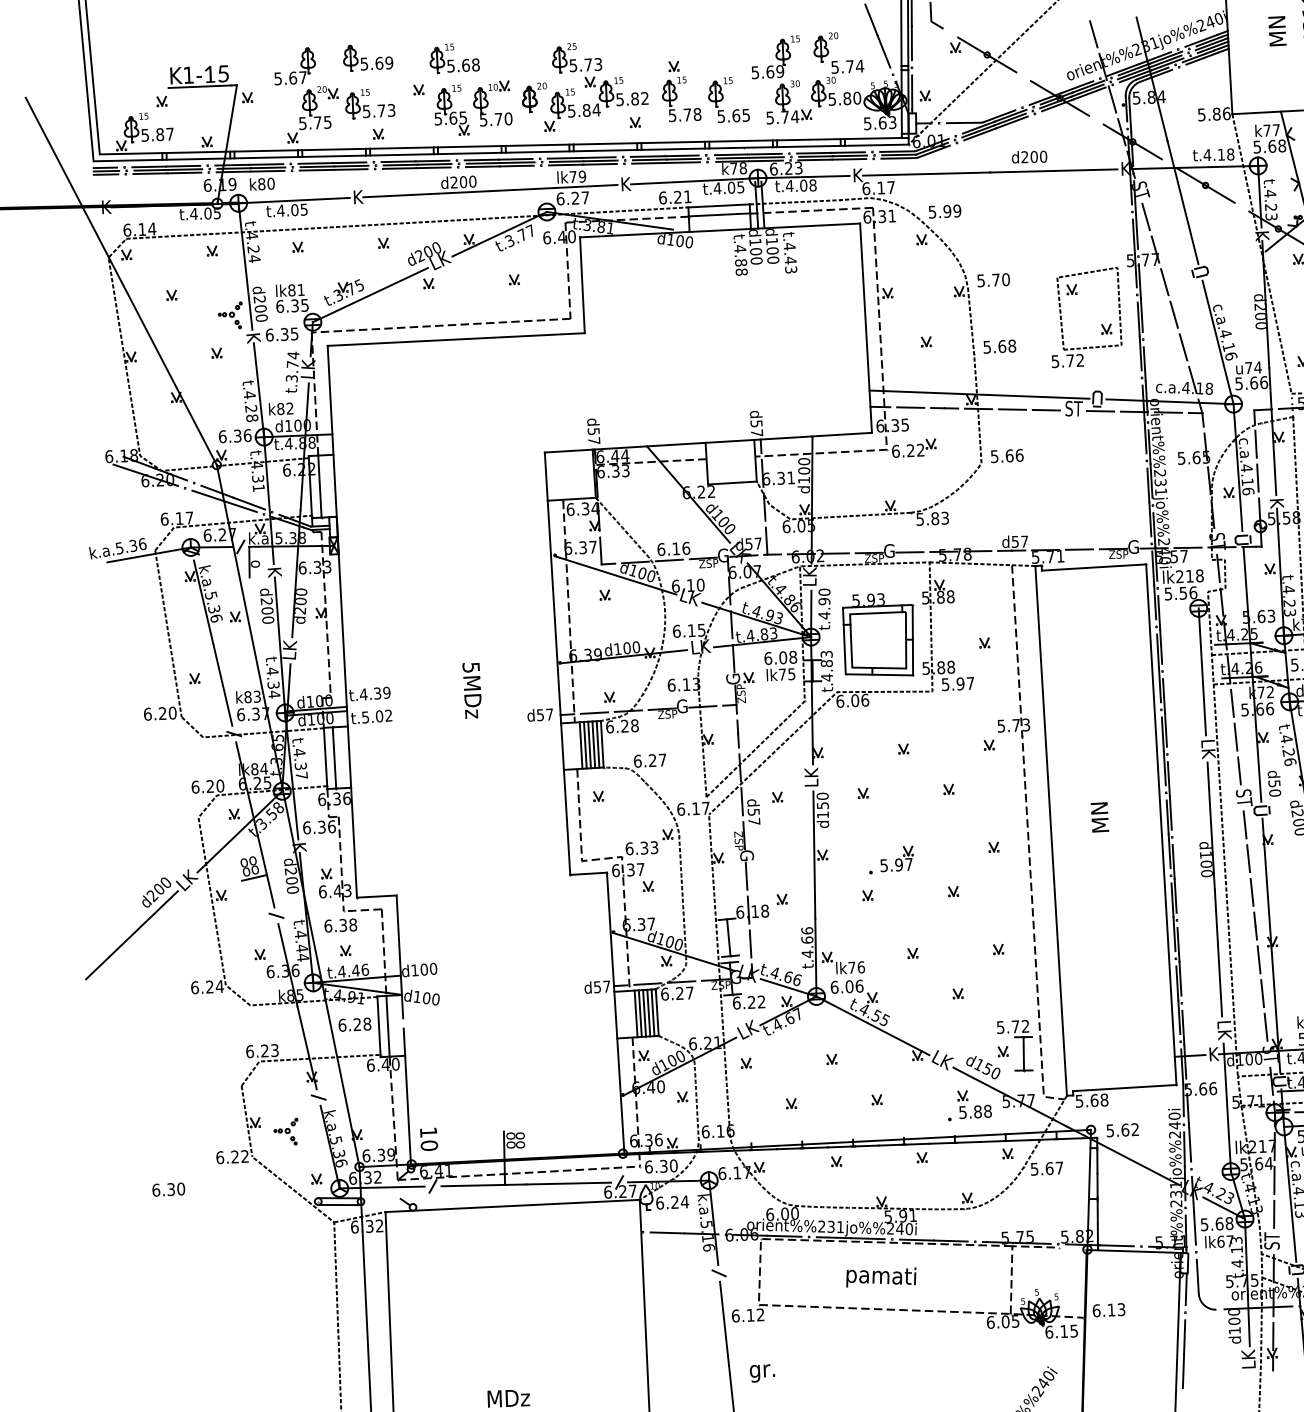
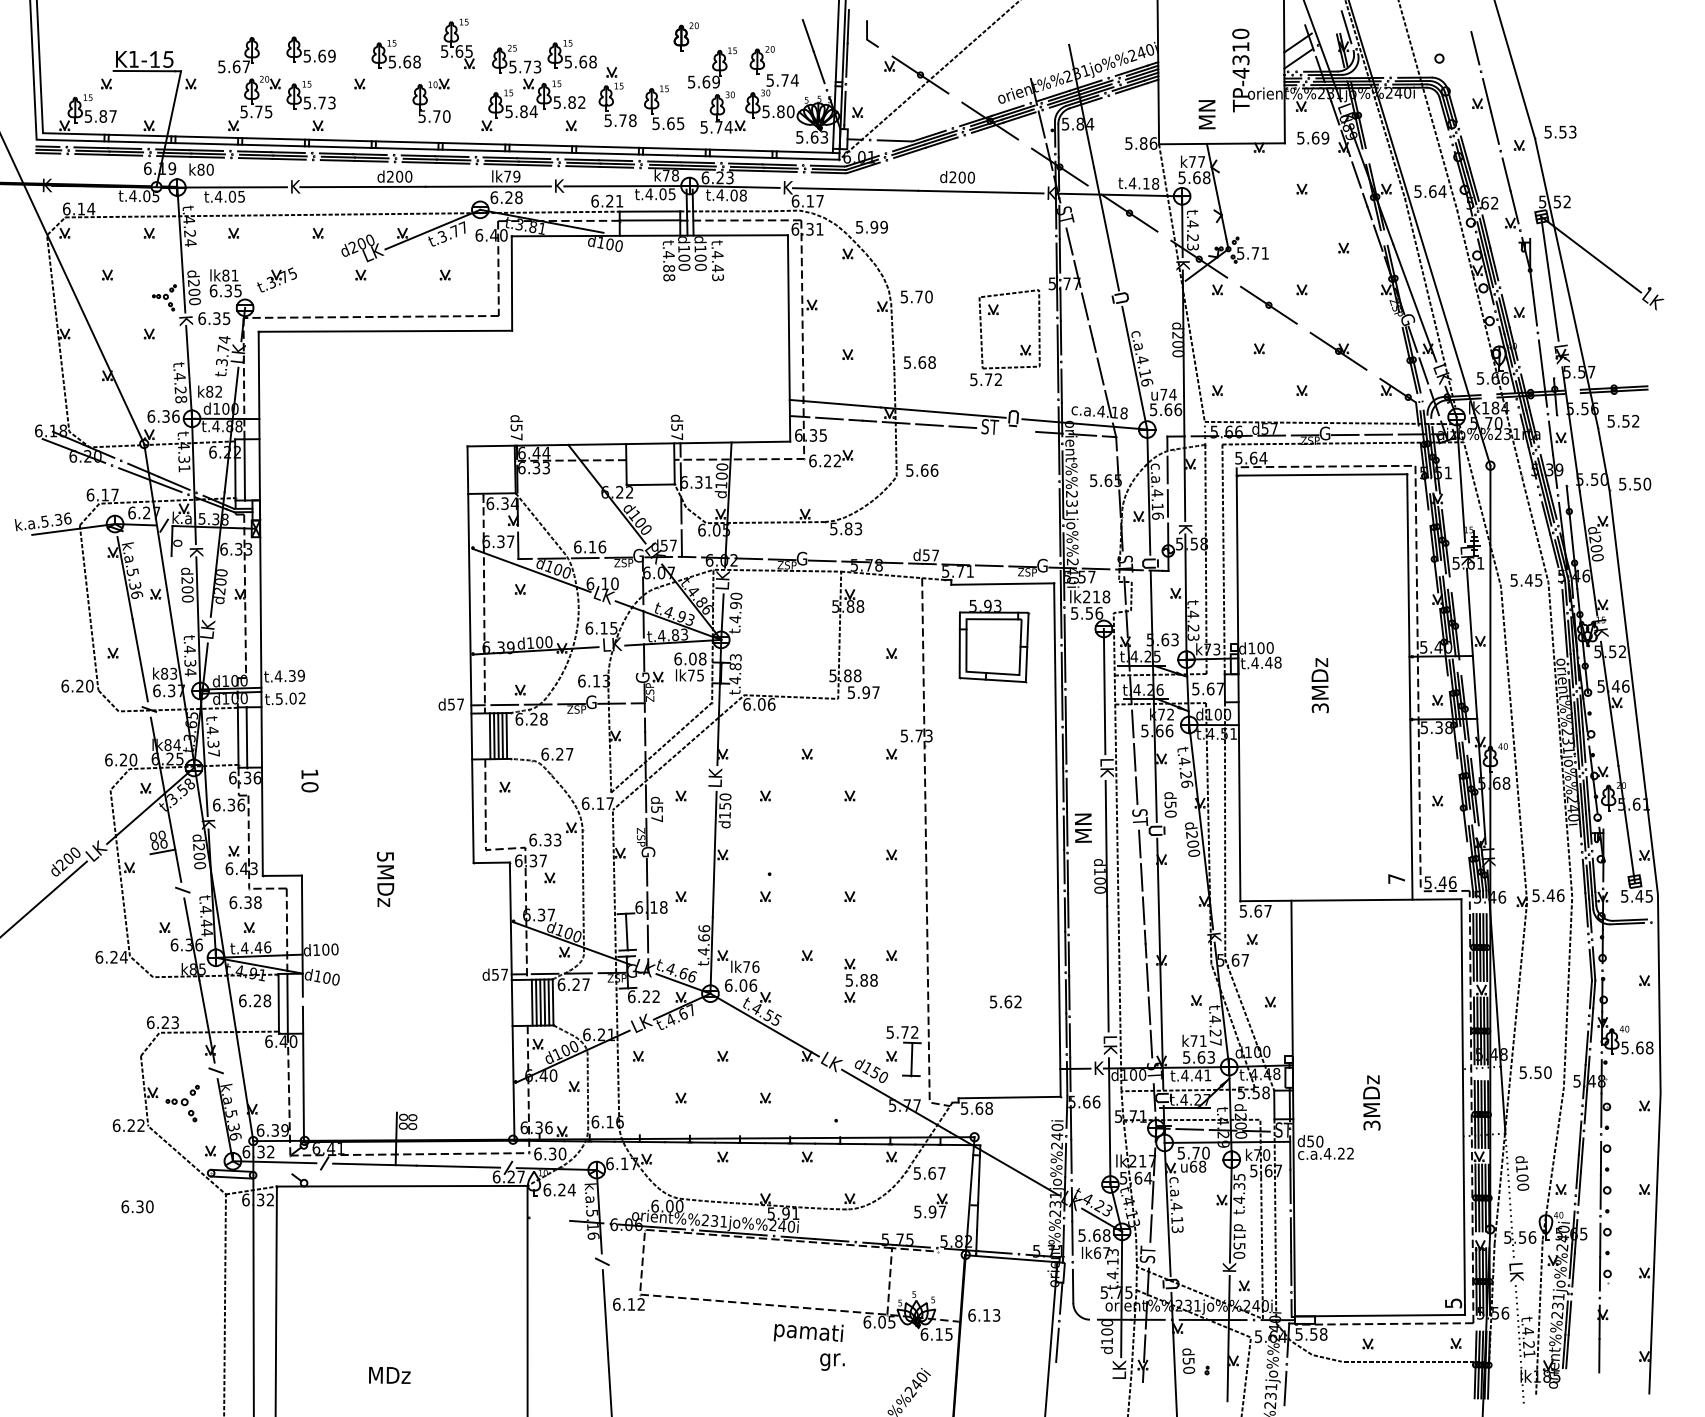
text: (1276, 31) -> (1206, 114), moved
line: (1094, 34) -> (1026, 59), removed
part: (632, 50) -> (571, 54), added
part: (533, 97) -> (685, 36), moved
part: (451, 110) -> (457, 43), moved
text: (585, 197) -> (518, 197), 6.27 -> 6.28
line: (369, 294) -> (302, 283), removed
line: (1099, 411) -> (1015, 430), removed
part: (879, 635) -> (994, 641), moved
text: (472, 690) -> (385, 879), moved
line: (601, 743) -> (510, 735), removed
text: (1099, 816) -> (1082, 827), moved
line: (1050, 831) -> (948, 841), removed
part: (896, 858) -> (930, 1205), moved
part: (973, 1104) -> (860, 972), moved
text: (1122, 1129) -> (1005, 1001), moved
part: (285, 1131) -> (182, 1102), size x1.4
text: (428, 1138) -> (309, 780), moved
text: (168, 1189) -> (137, 1206), moved
line: (667, 1232) -> (553, 1219), removed
text: (881, 1276) -> (808, 1332), moved
line: (1183, 1370) -> (1054, 1378), removed
text: (762, 1372) -> (832, 1361), moved

